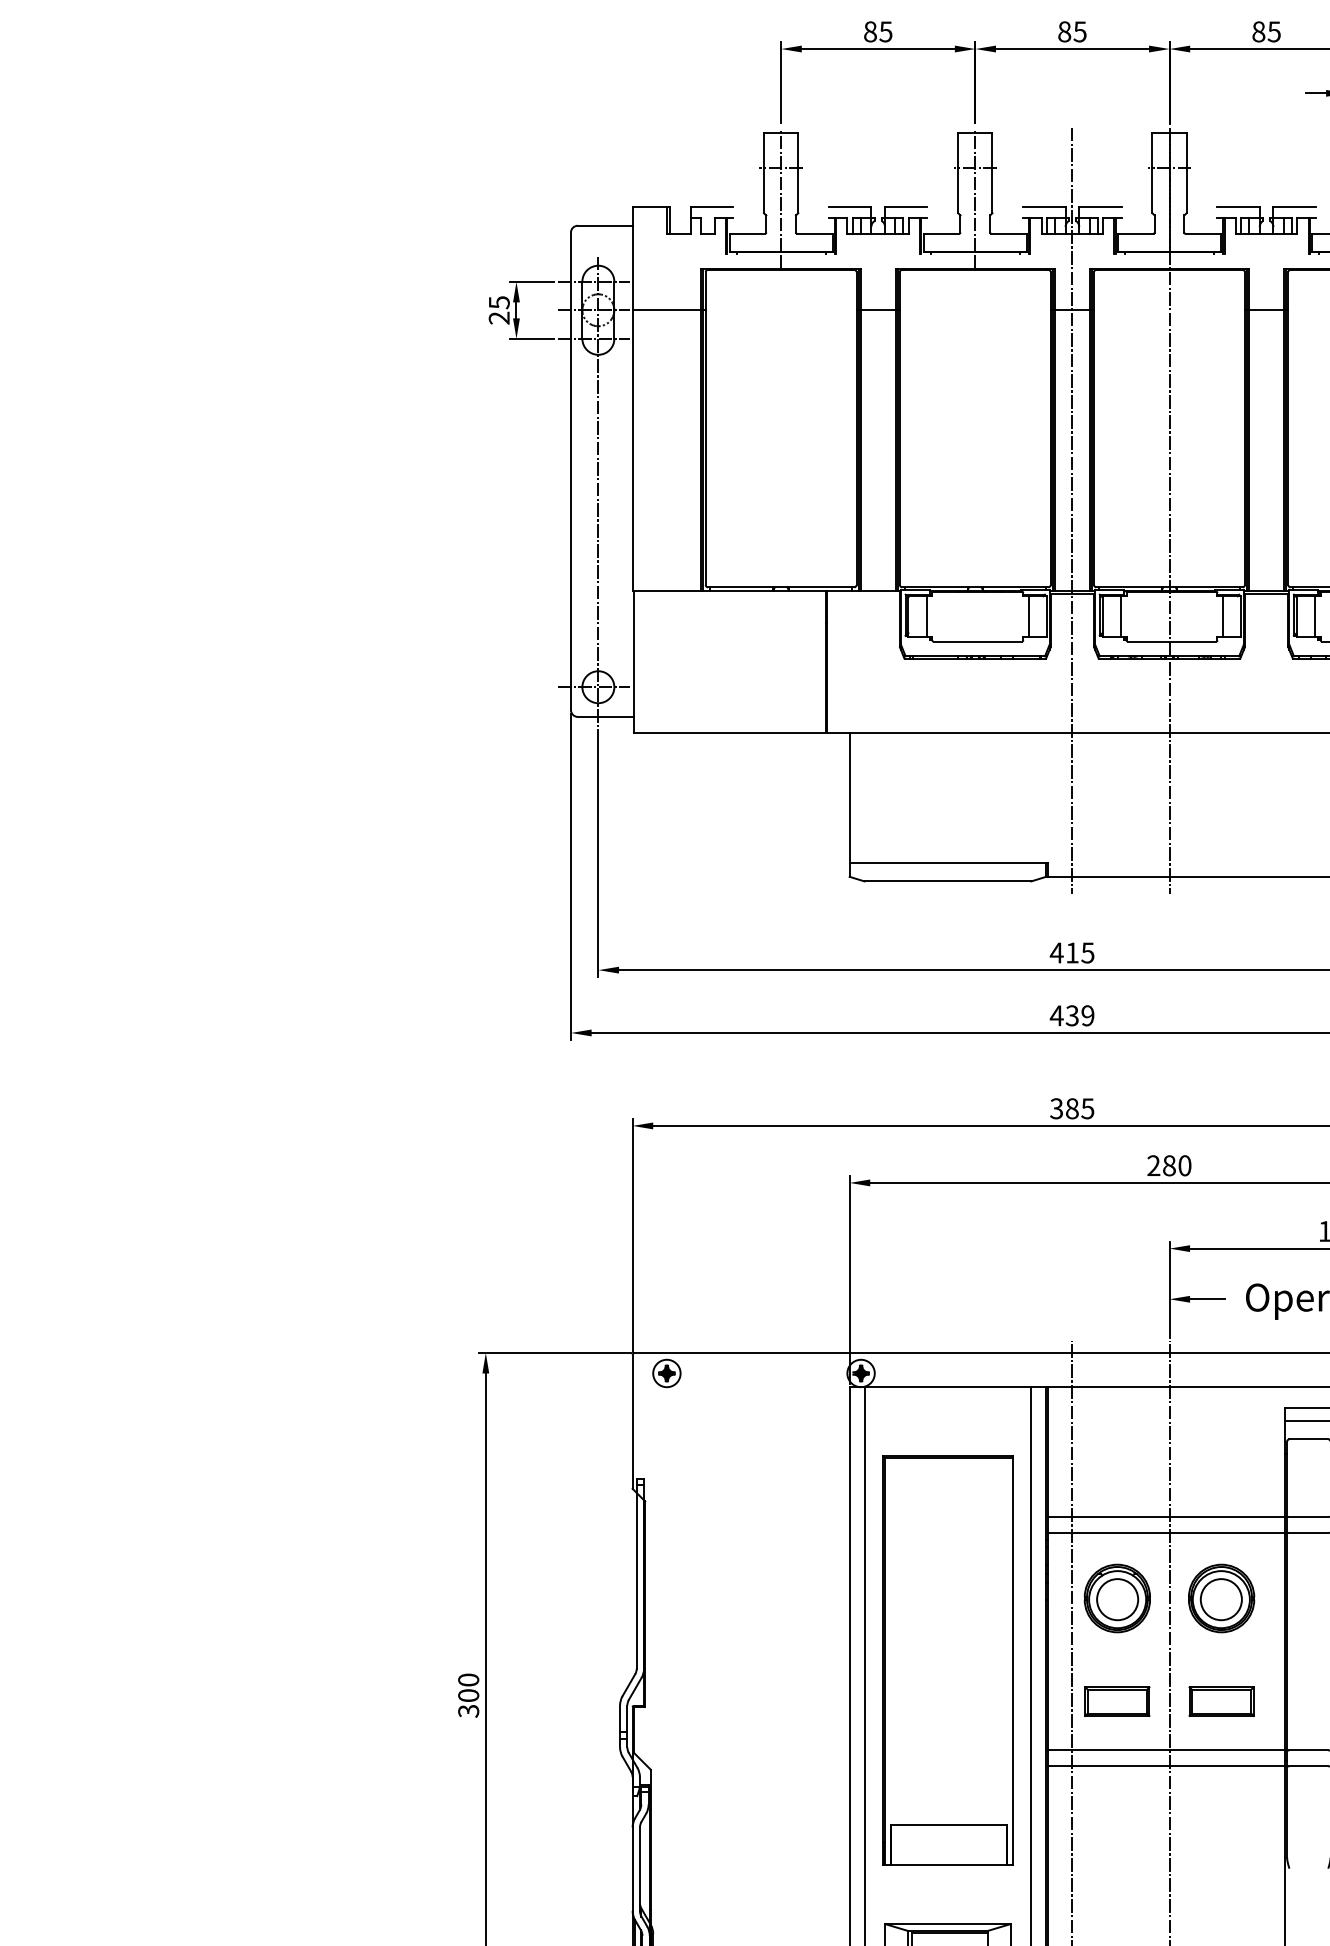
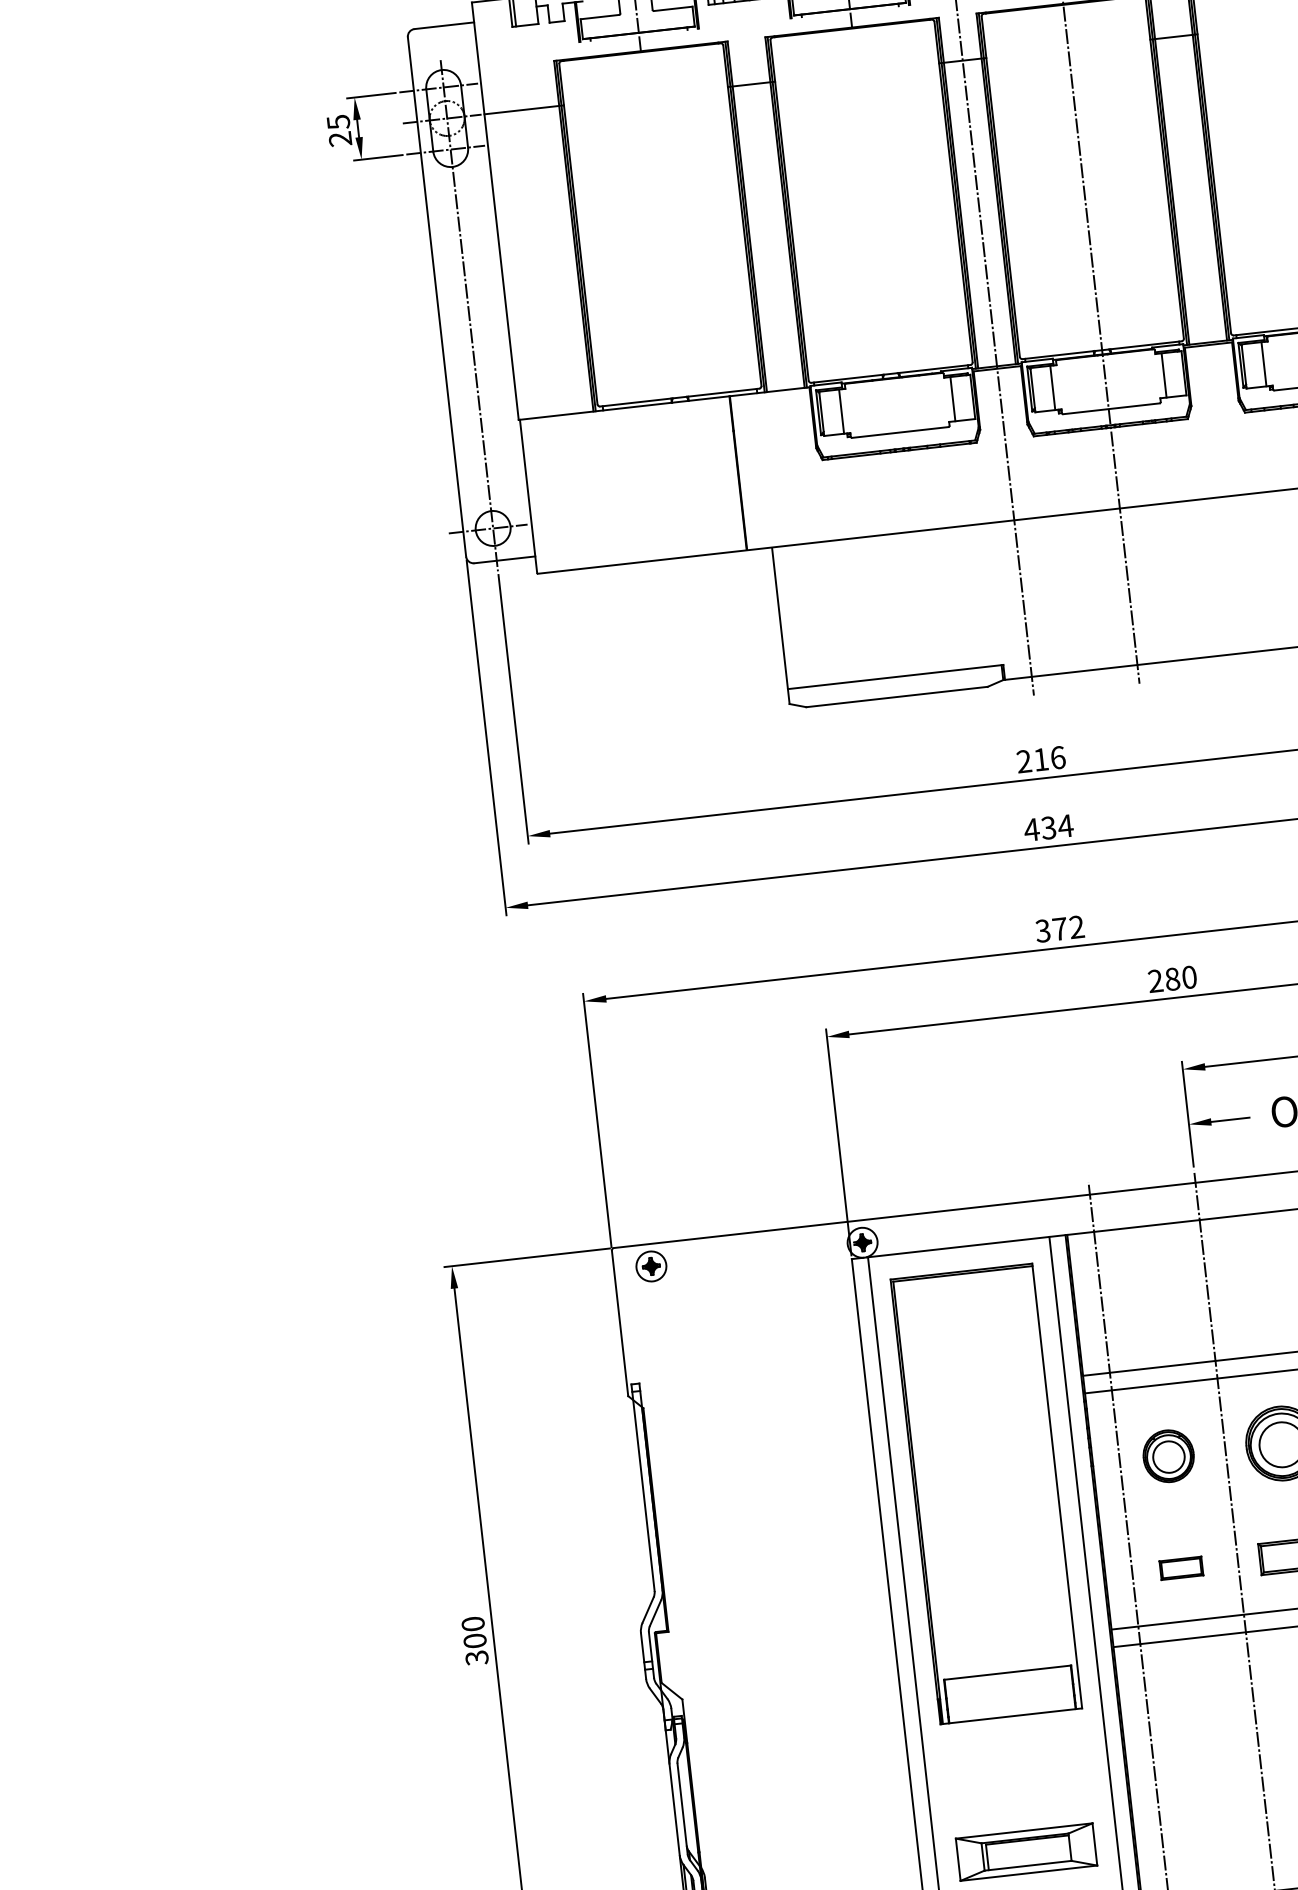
text: (1071, 952) -> (1040, 759), 415 -> 216
text: (1087, 1015) -> (1065, 825), 439 -> 434
text: (1080, 1108) -> (1068, 927), 385 -> 372
part: (1116, 1598) -> (1167, 1456), size x0.7
part: (947, 1660) -> (985, 1494), moved
part: (1117, 1701) -> (1181, 1568), size x0.6

